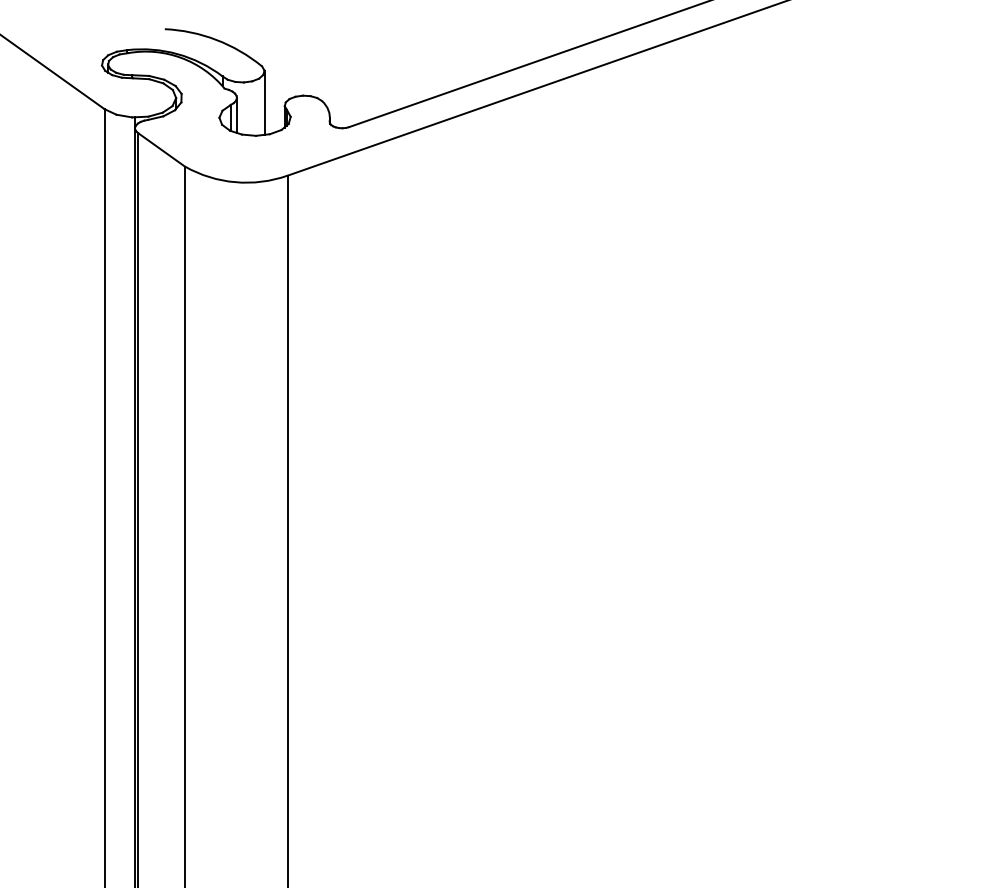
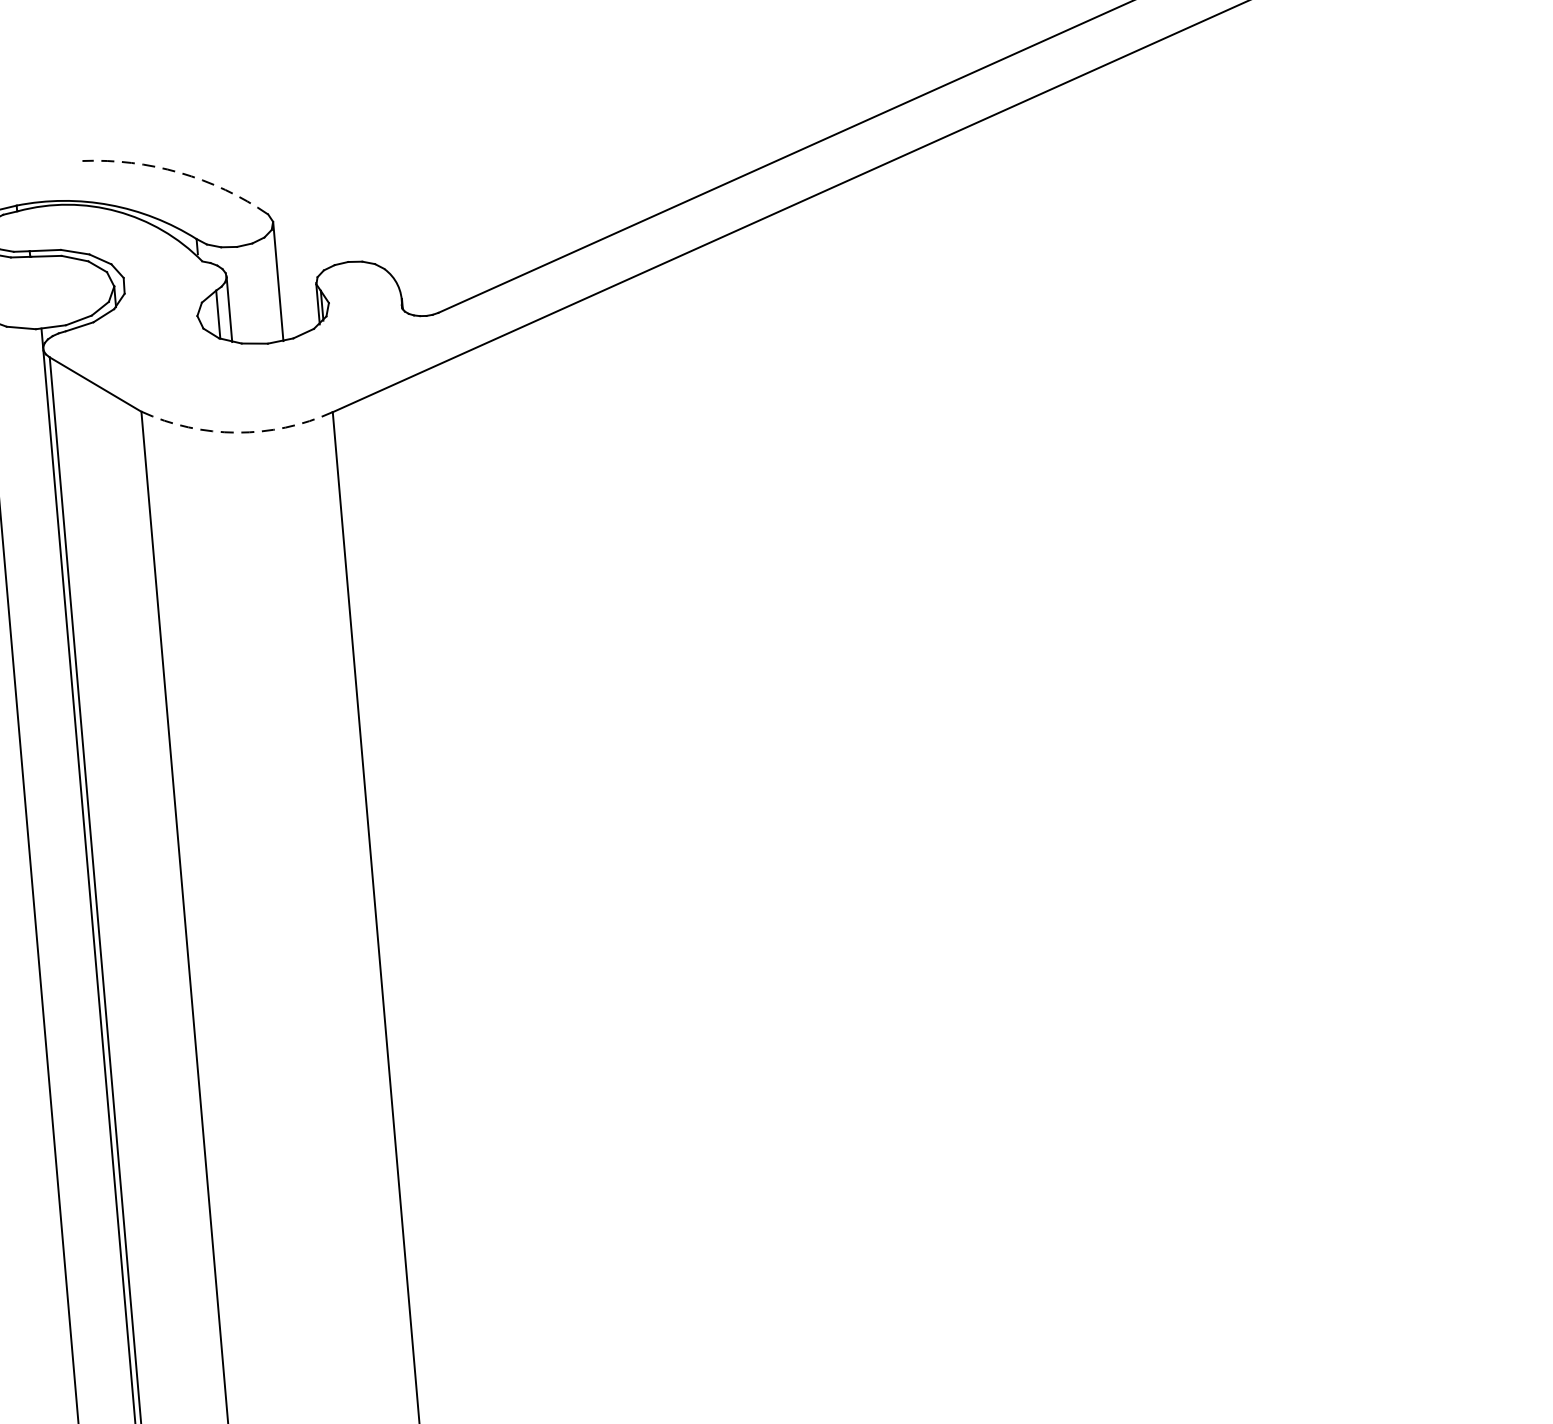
arc: (216, 39) -> (179, 171), solid -> dashed
arc: (235, 182) -> (237, 433), solid -> dashed

